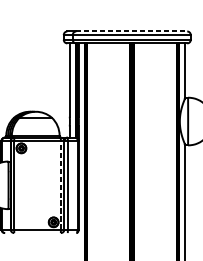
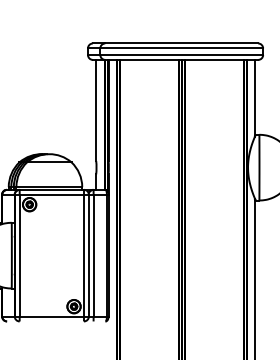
line: (132, 31) -> (182, 43), dashed -> solid
line: (61, 185) -> (84, 255), dashed -> solid

